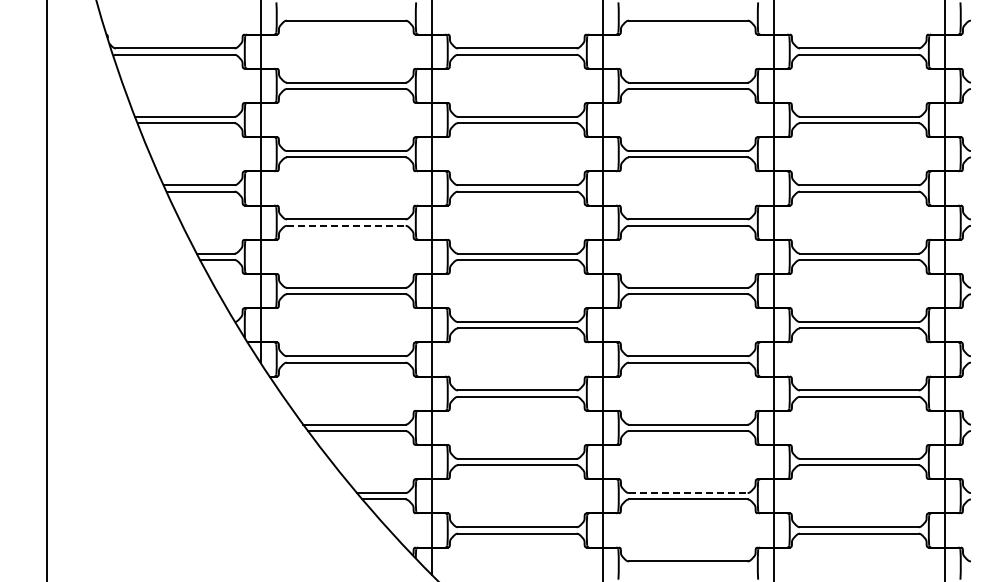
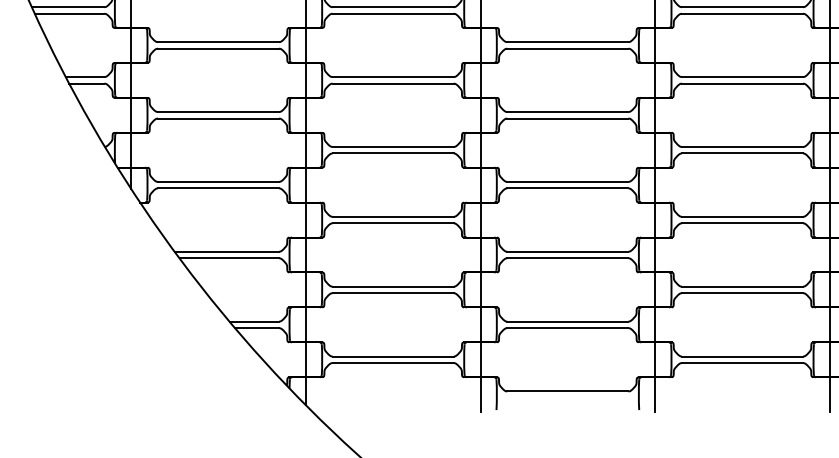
line: (346, 225) -> (218, 48), dashed -> solid
line: (688, 493) -> (568, 322), dashed -> solid

